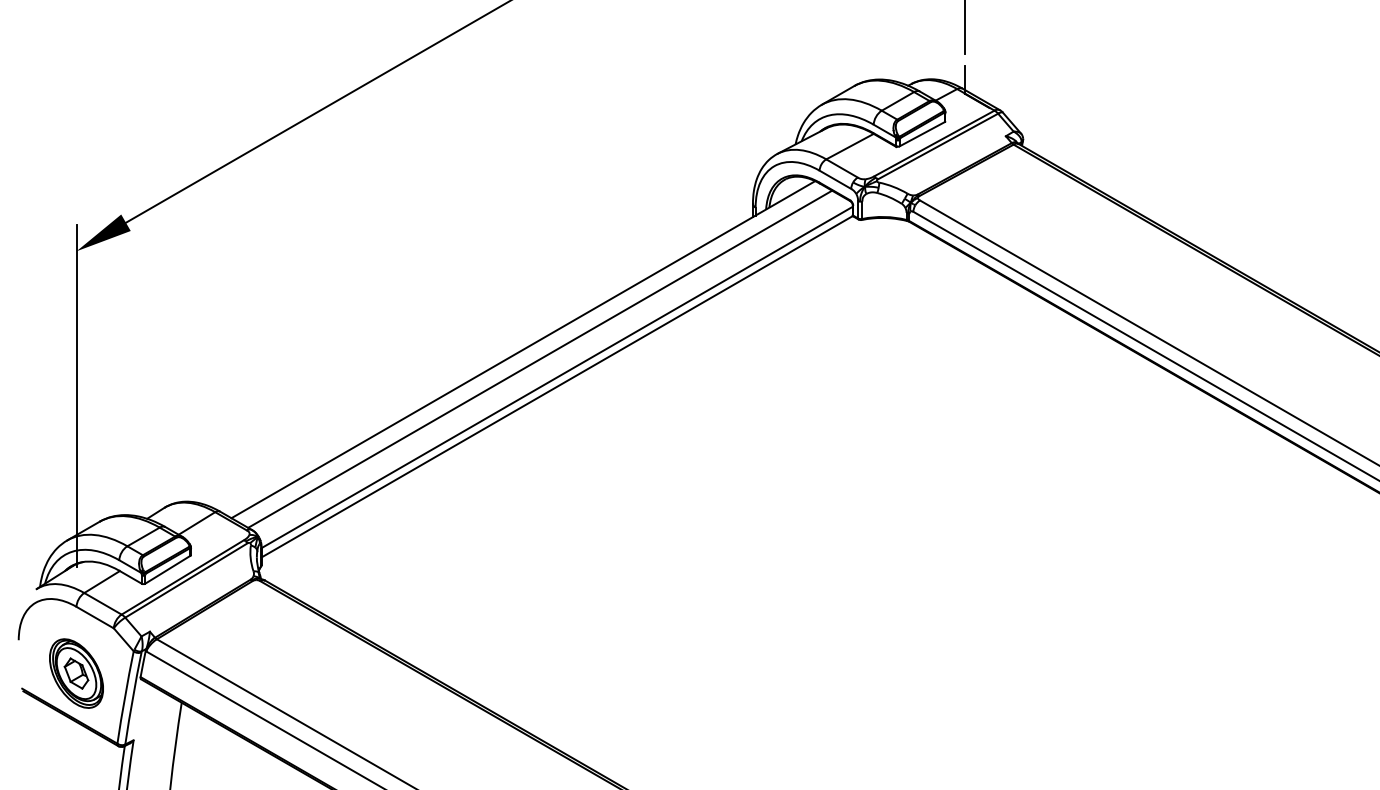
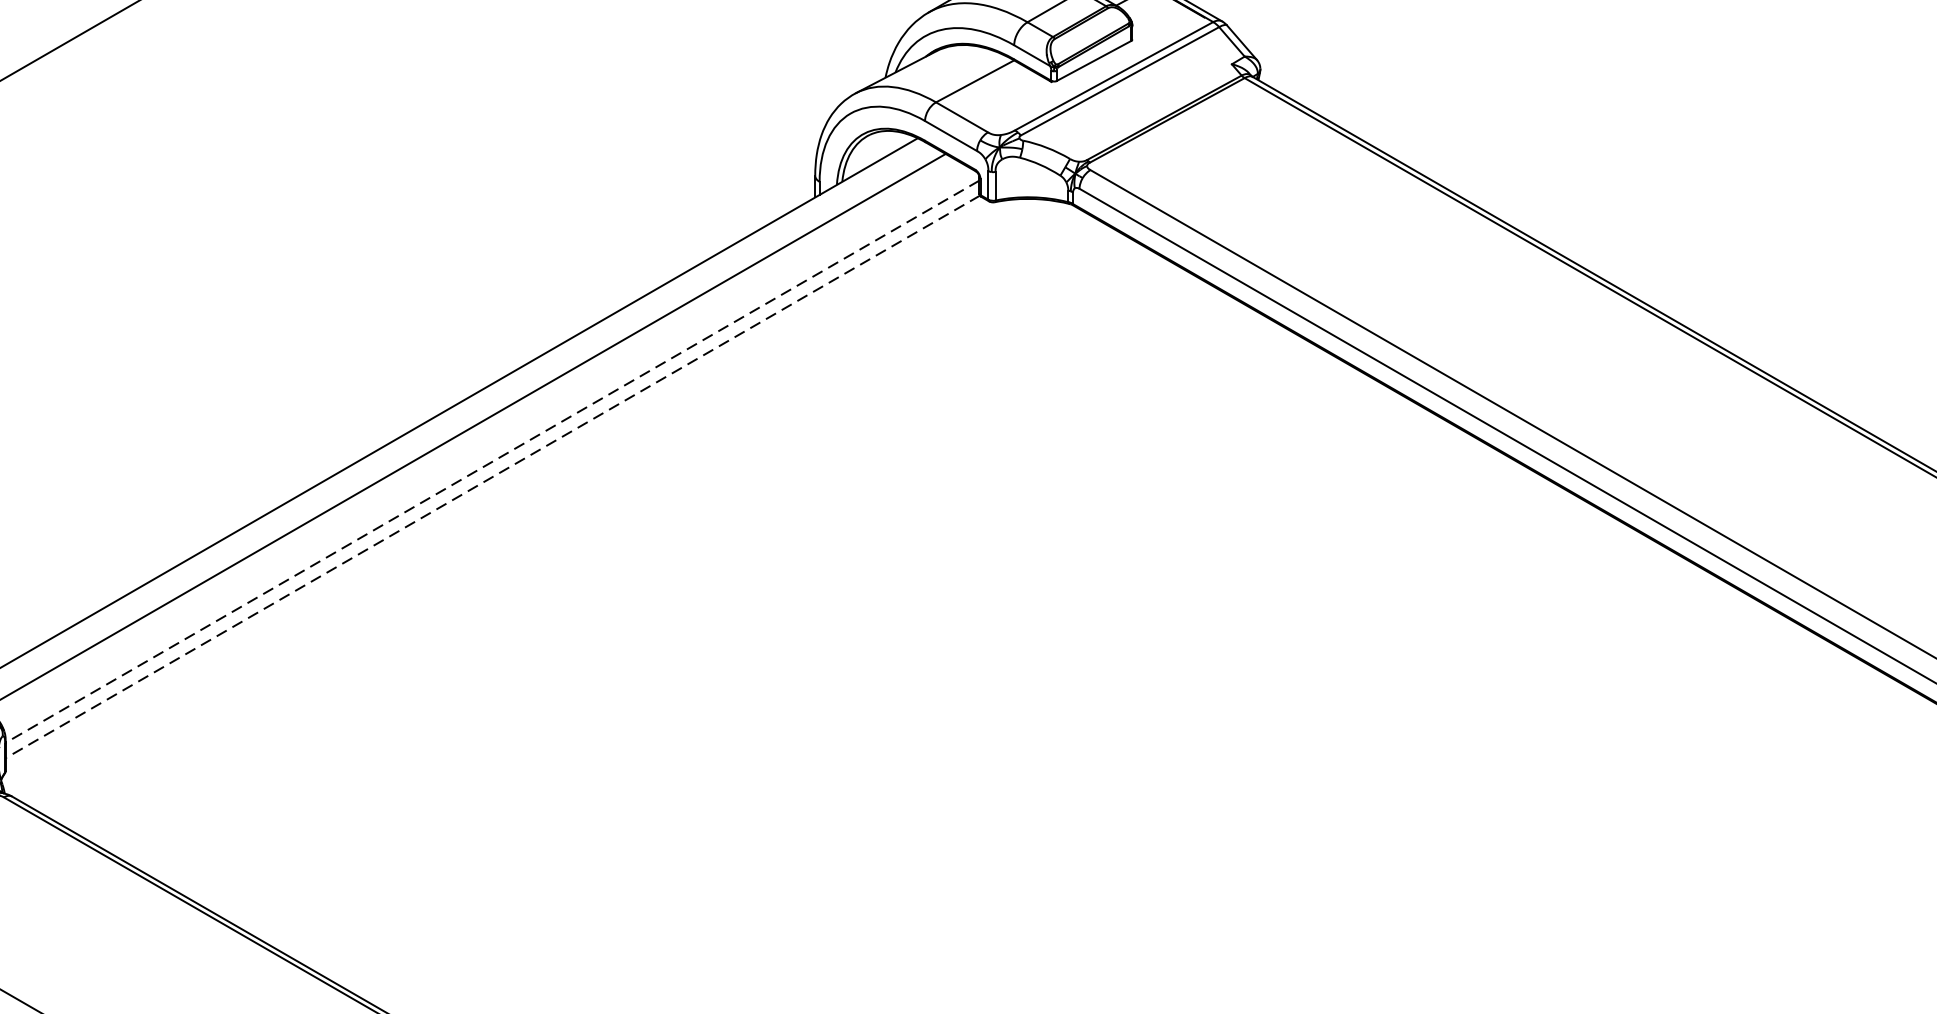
line: (556, 377) -> (491, 461), solid -> dashed
line: (556, 386) -> (491, 476), solid -> dashed

